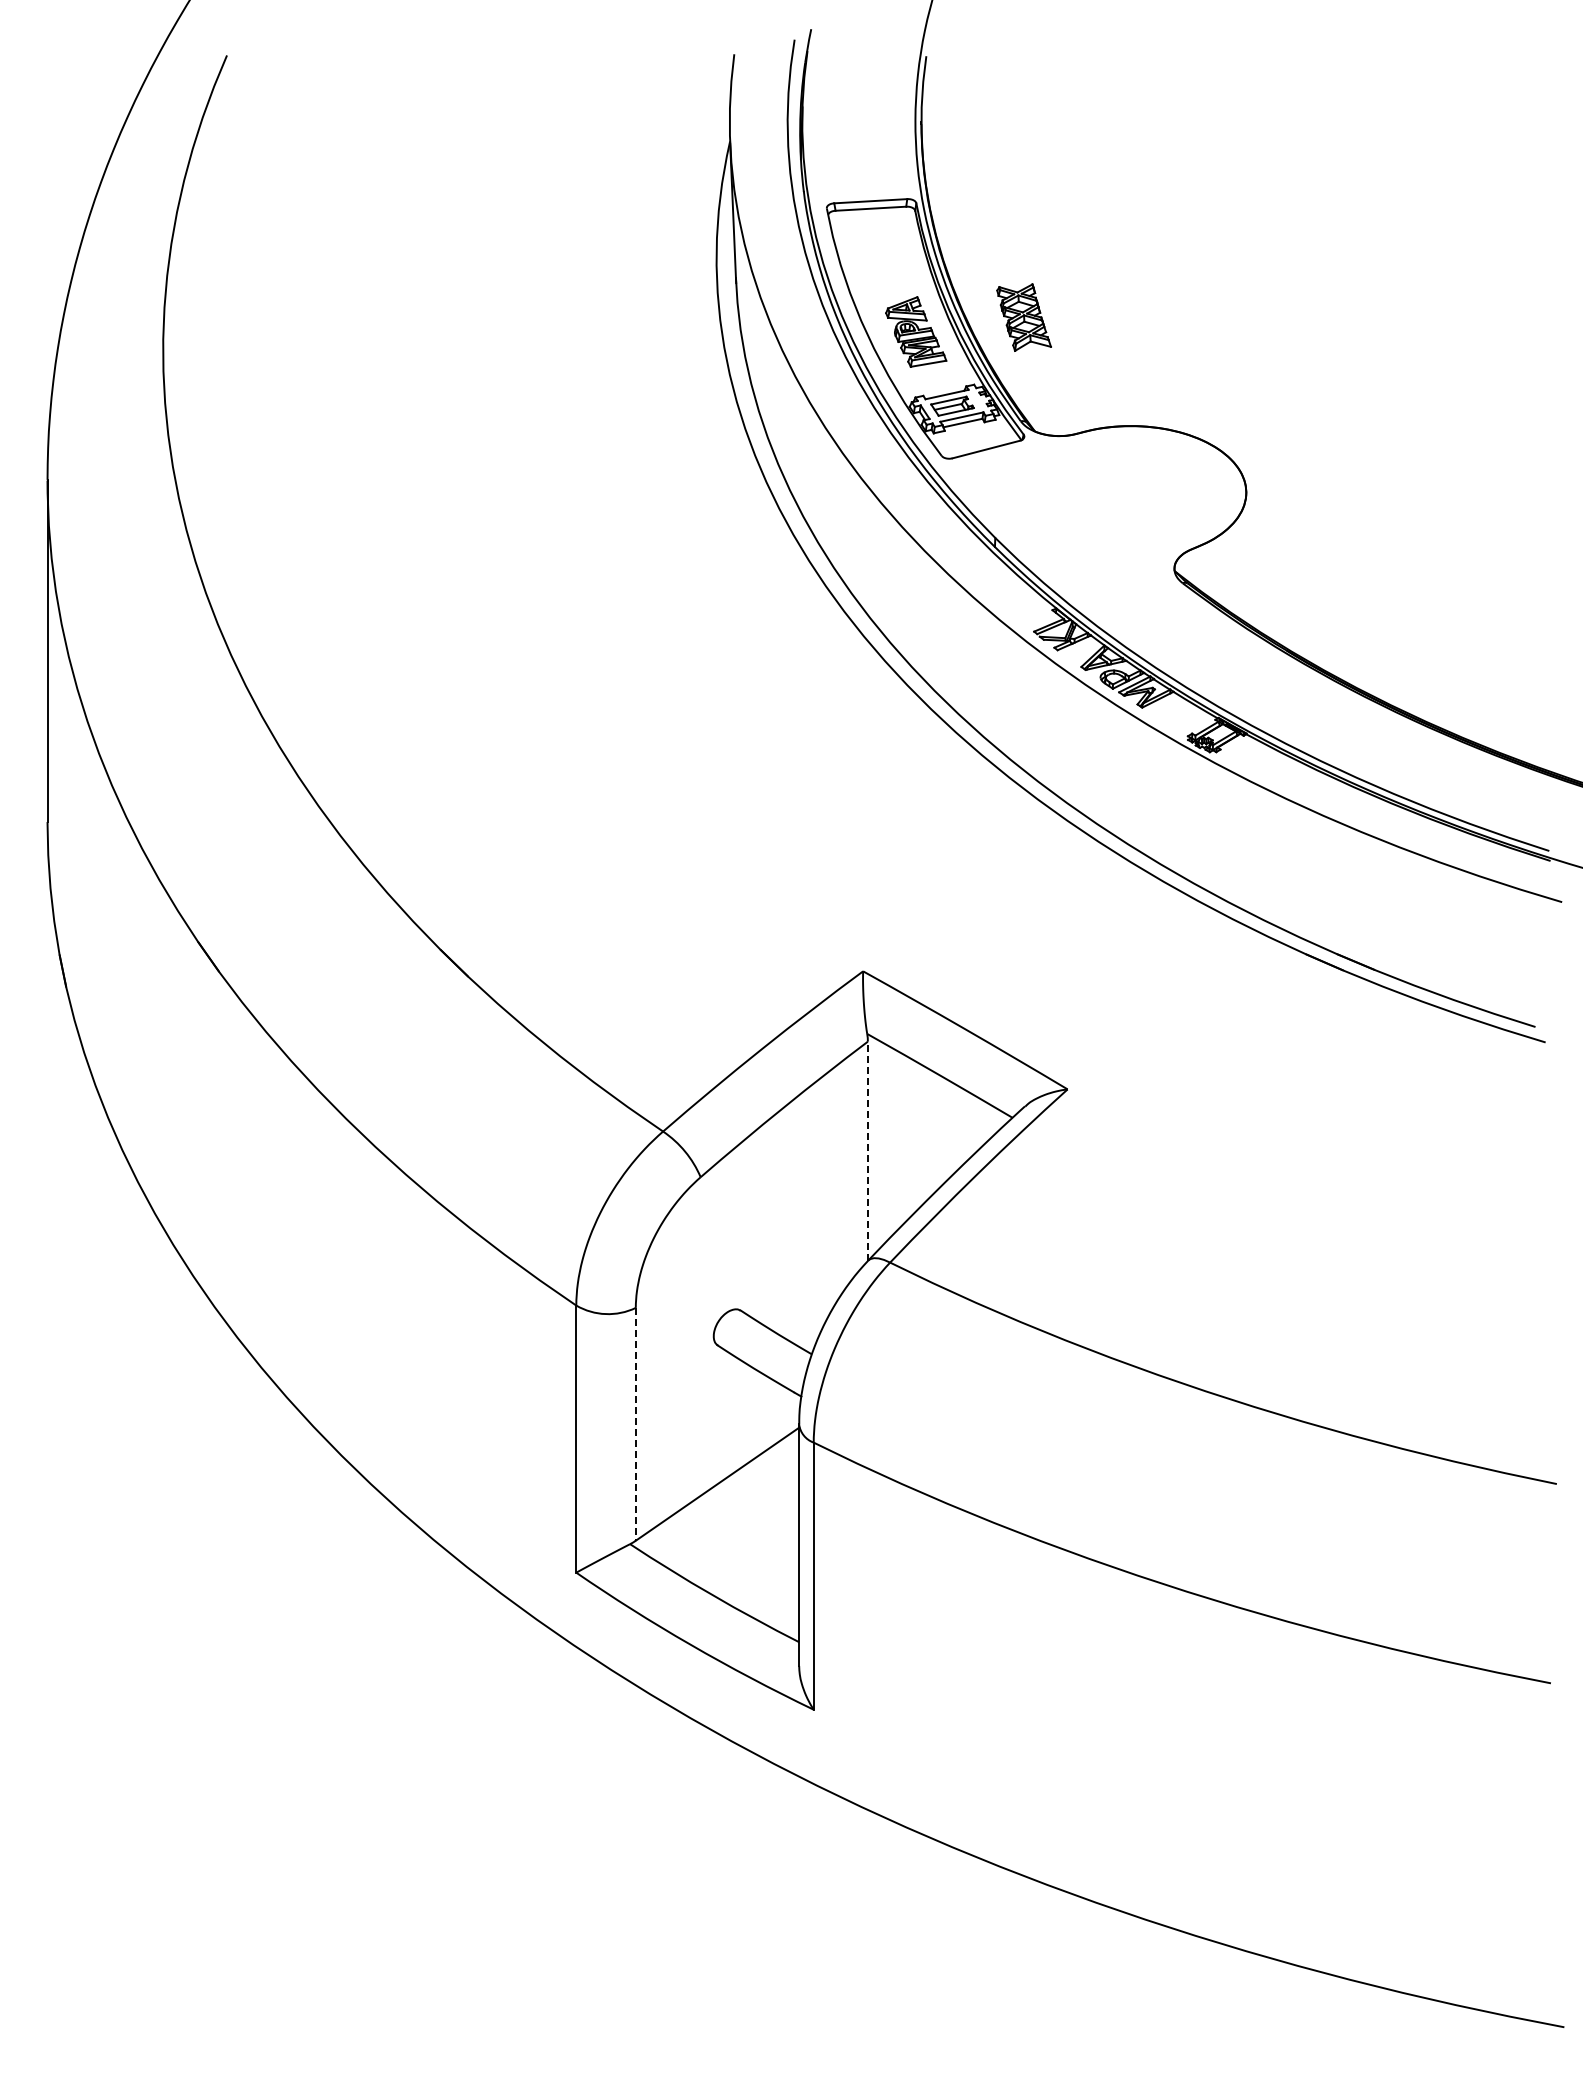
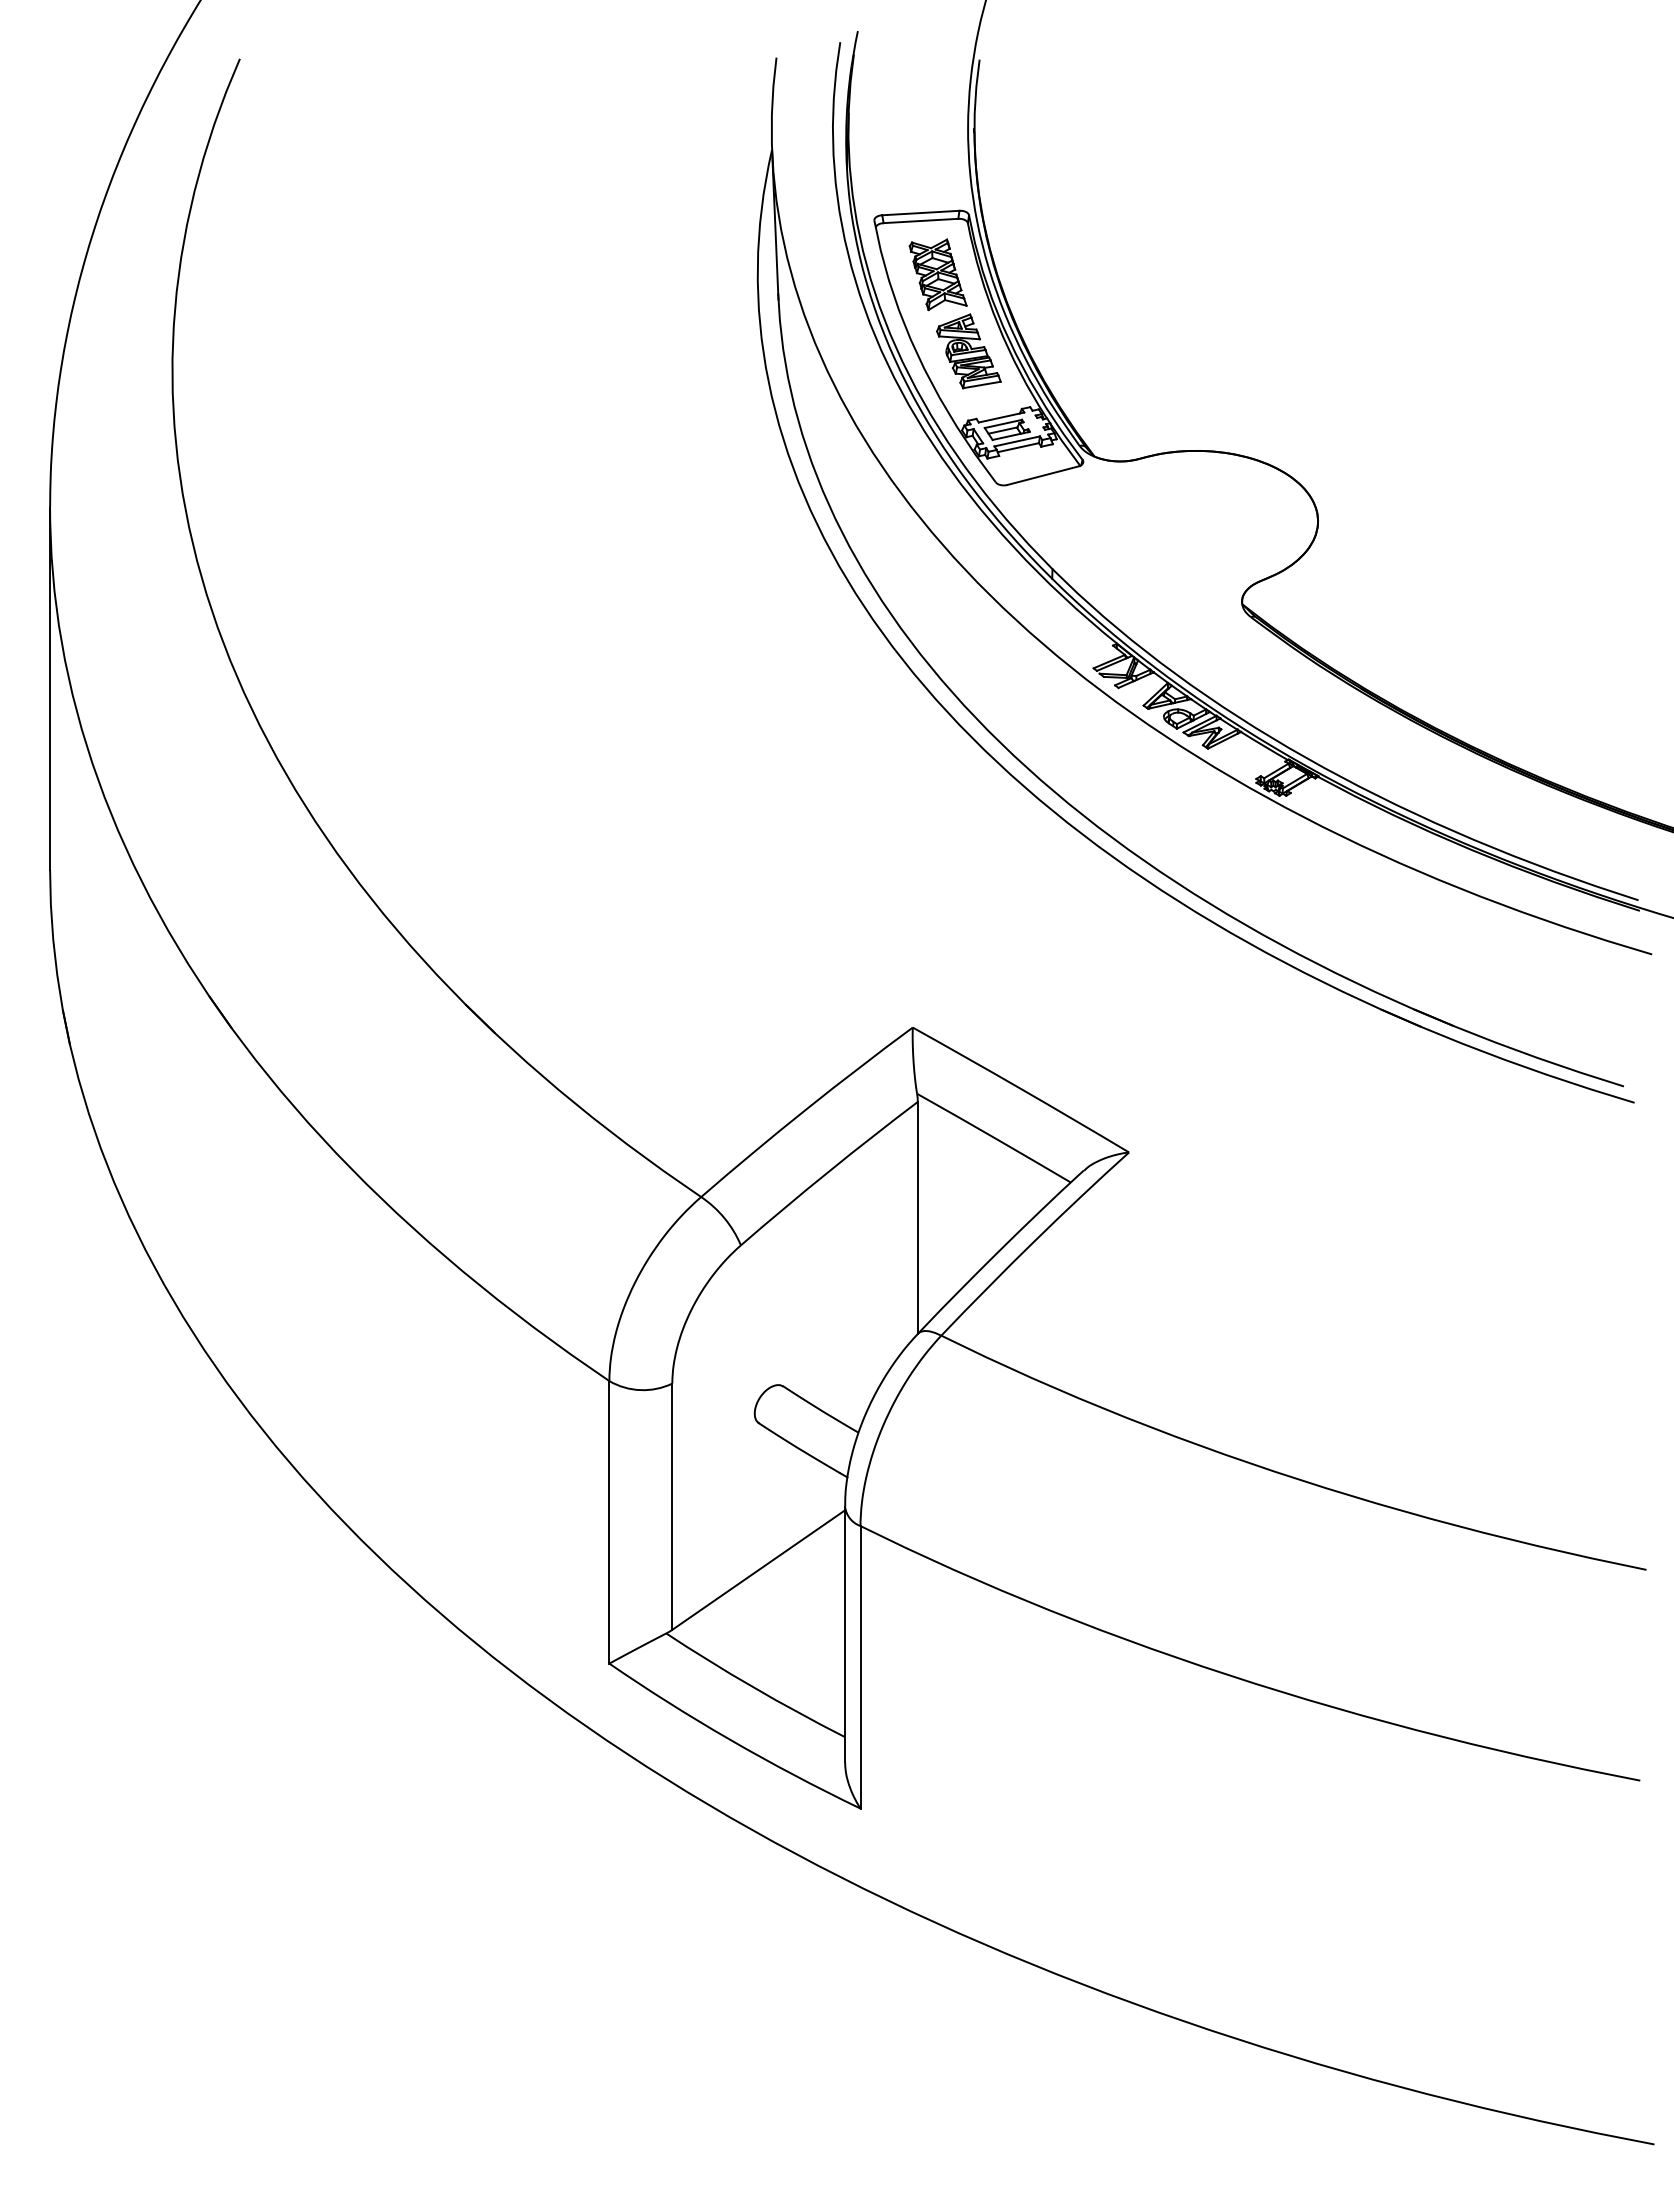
part: (1023, 317) -> (937, 274), moved
line: (867, 1151) -> (917, 1218), dashed -> solid
line: (635, 1424) -> (671, 1506), dashed -> solid

